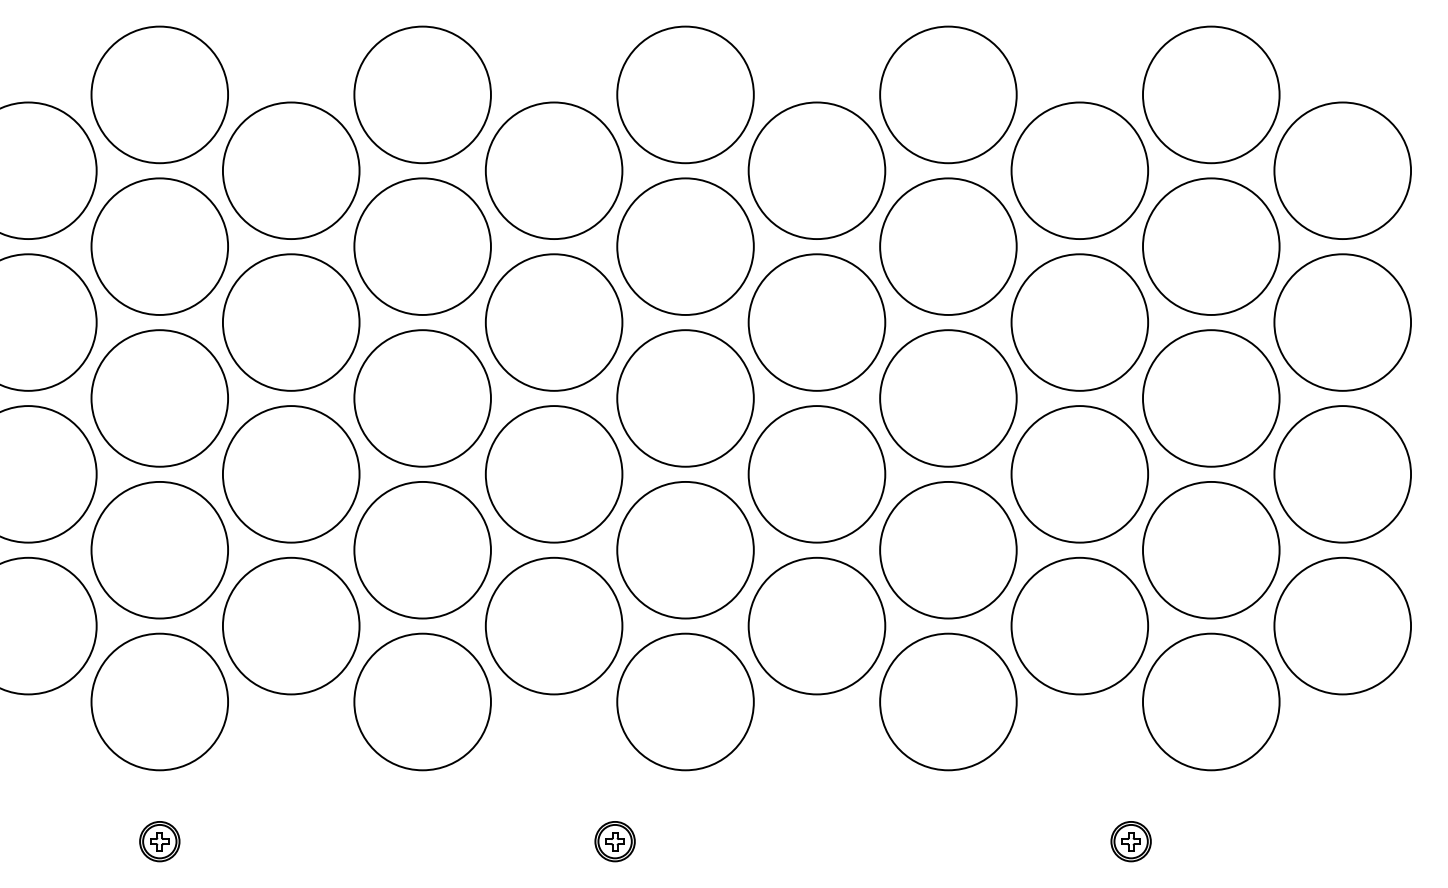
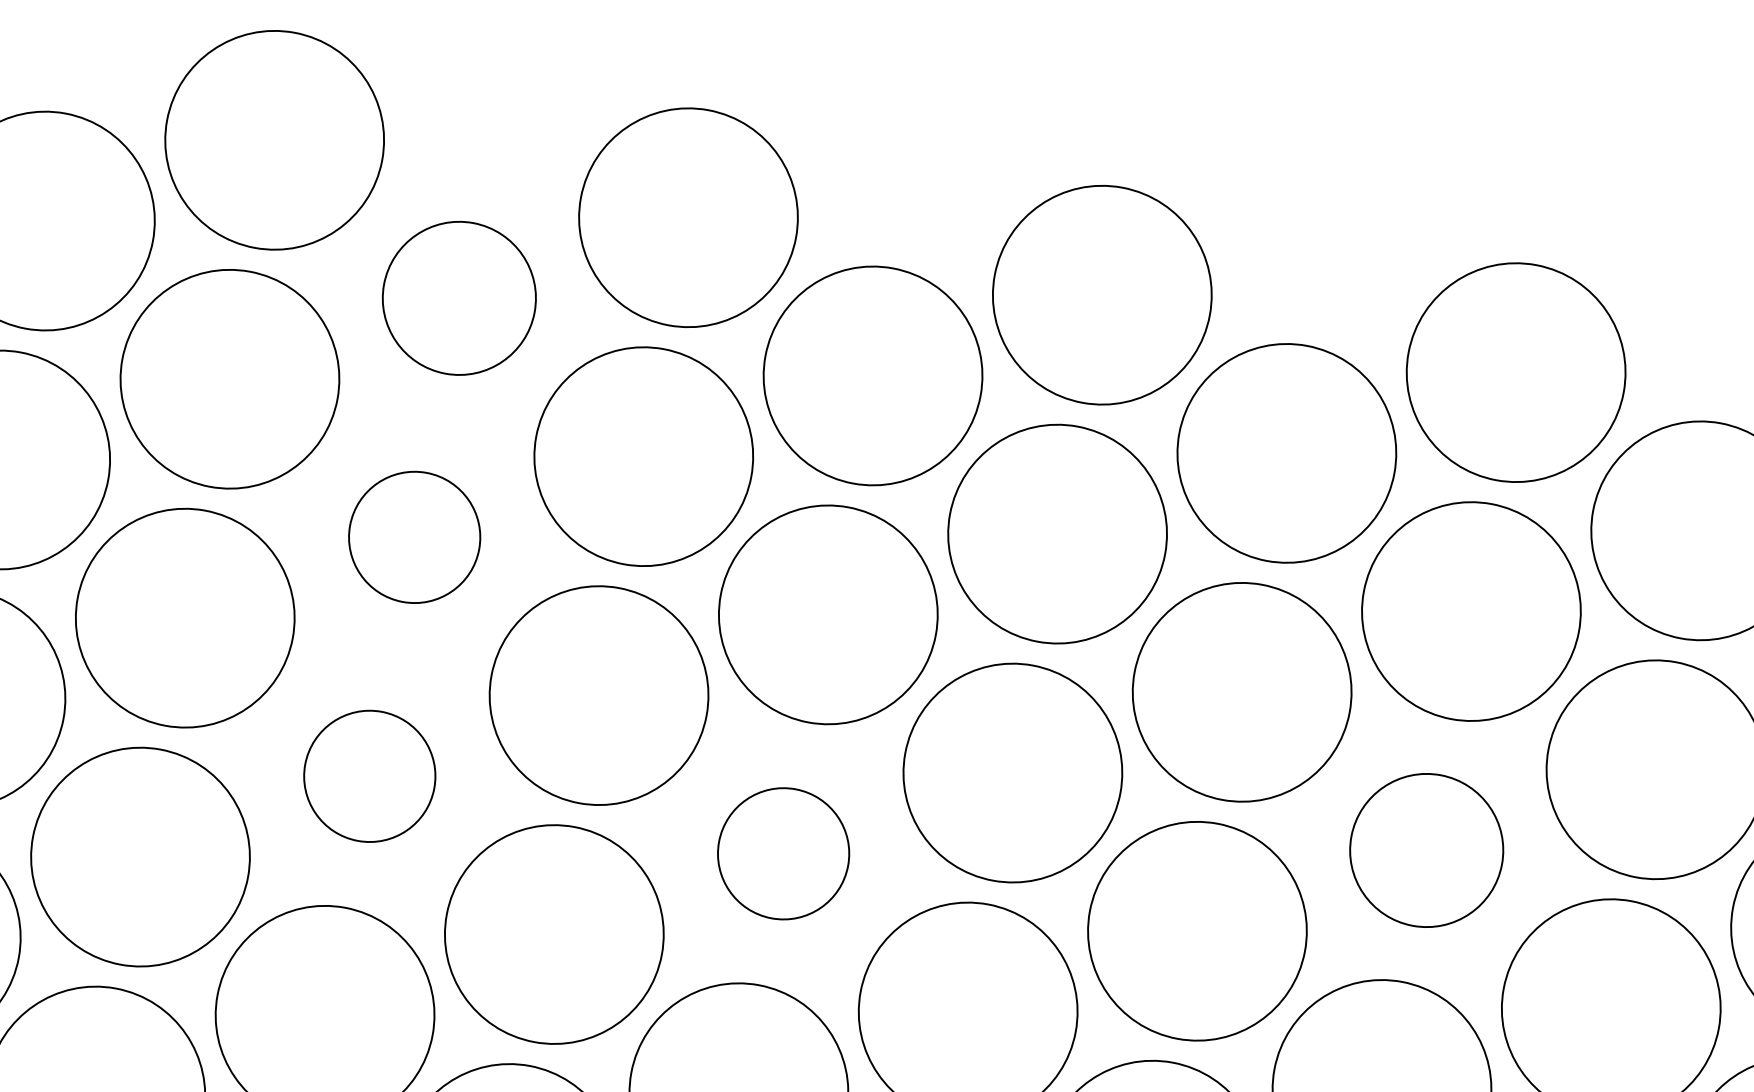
circle: (291, 170) -> (459, 298), size x0.7
circle: (291, 322) -> (414, 537), size x0.6
circle: (948, 398) -> (1426, 850), size x0.7
circle: (290, 474) -> (368, 776), size x0.6
circle: (553, 474) -> (782, 853), size x0.6

